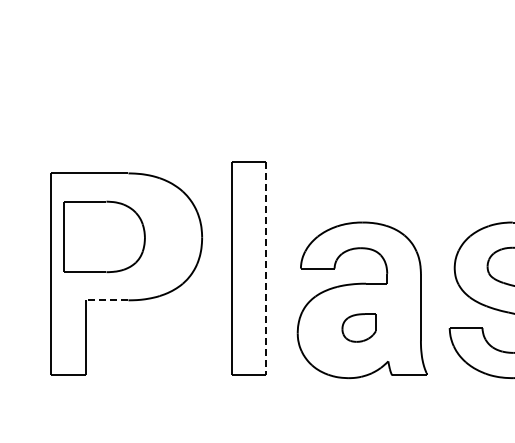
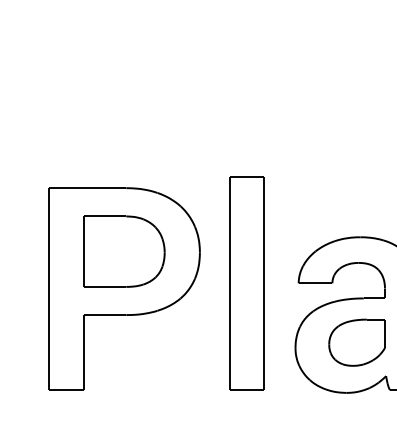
part: (104, 236) -> (124, 251), moved
line: (266, 268) -> (264, 283), dashed -> solid
line: (106, 300) -> (104, 315), dashed -> solid
part: (358, 327) -> (356, 342), size x1.67

